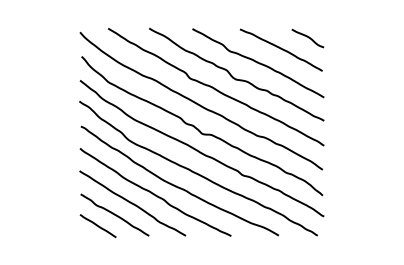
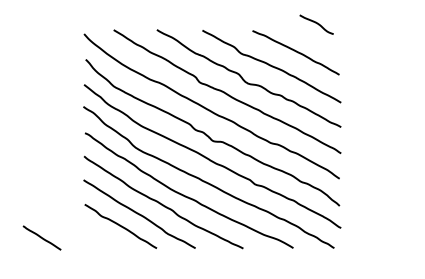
curve: (307, 37) -> (316, 23), moved
line: (97, 225) -> (41, 237), moved

